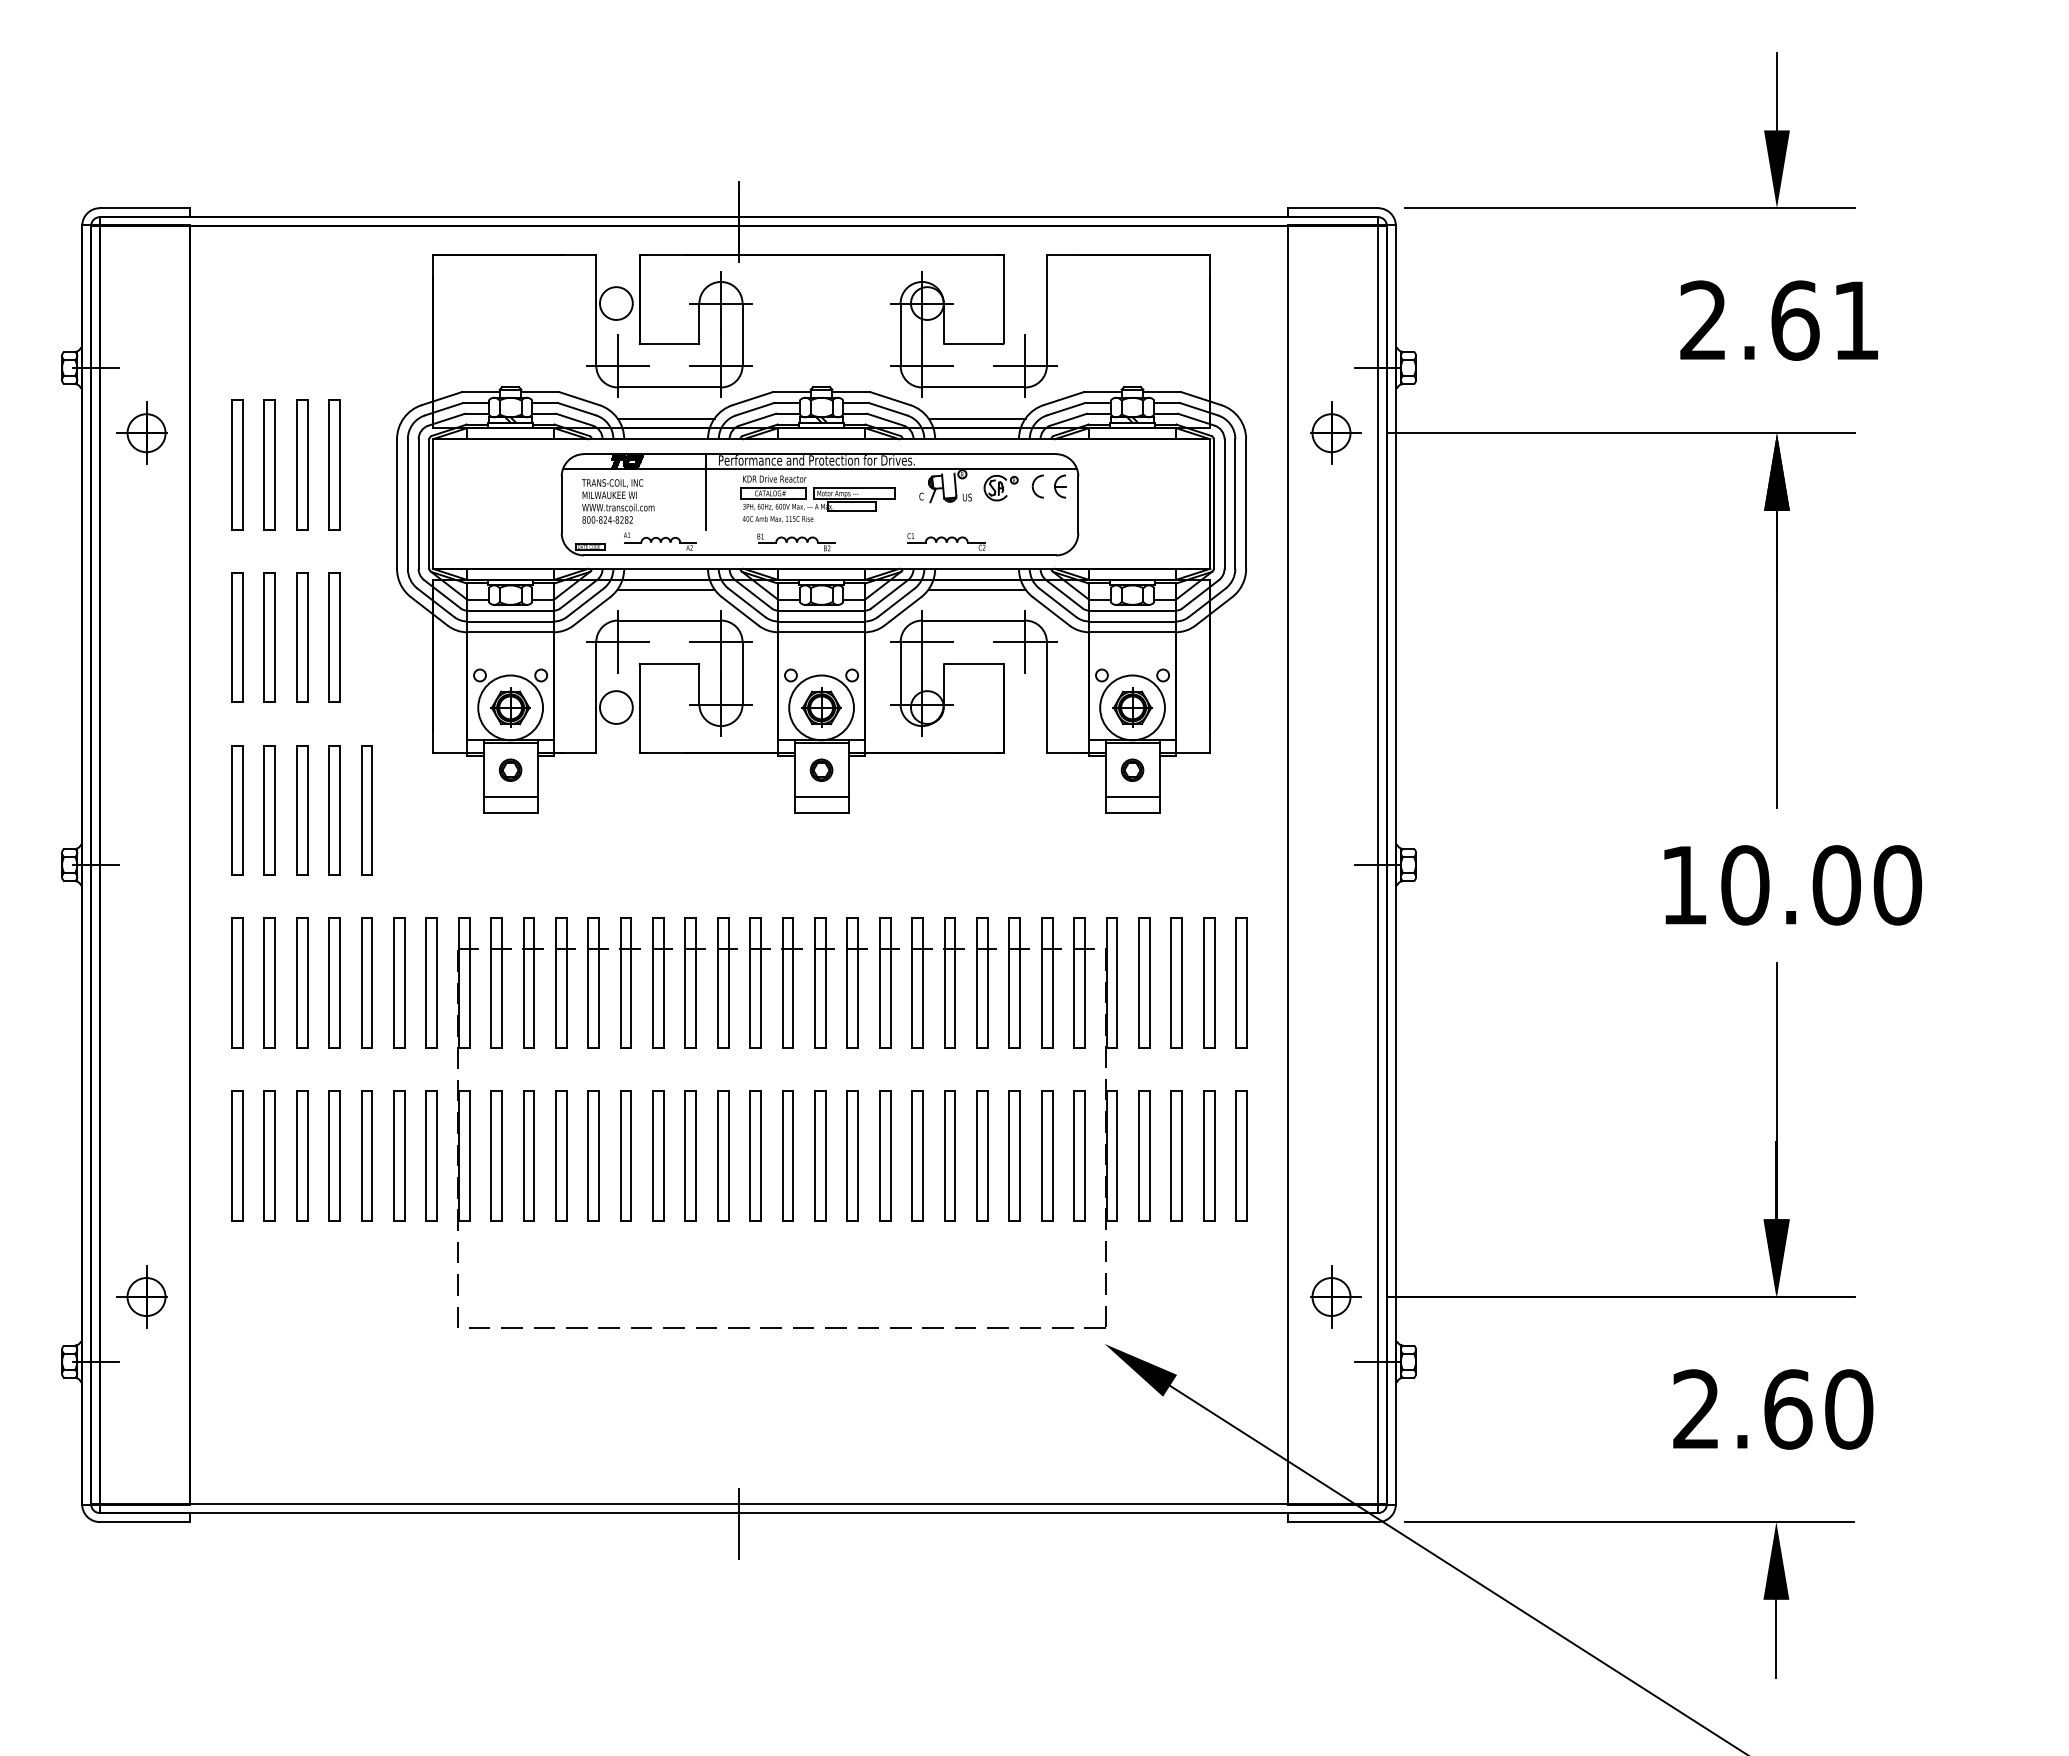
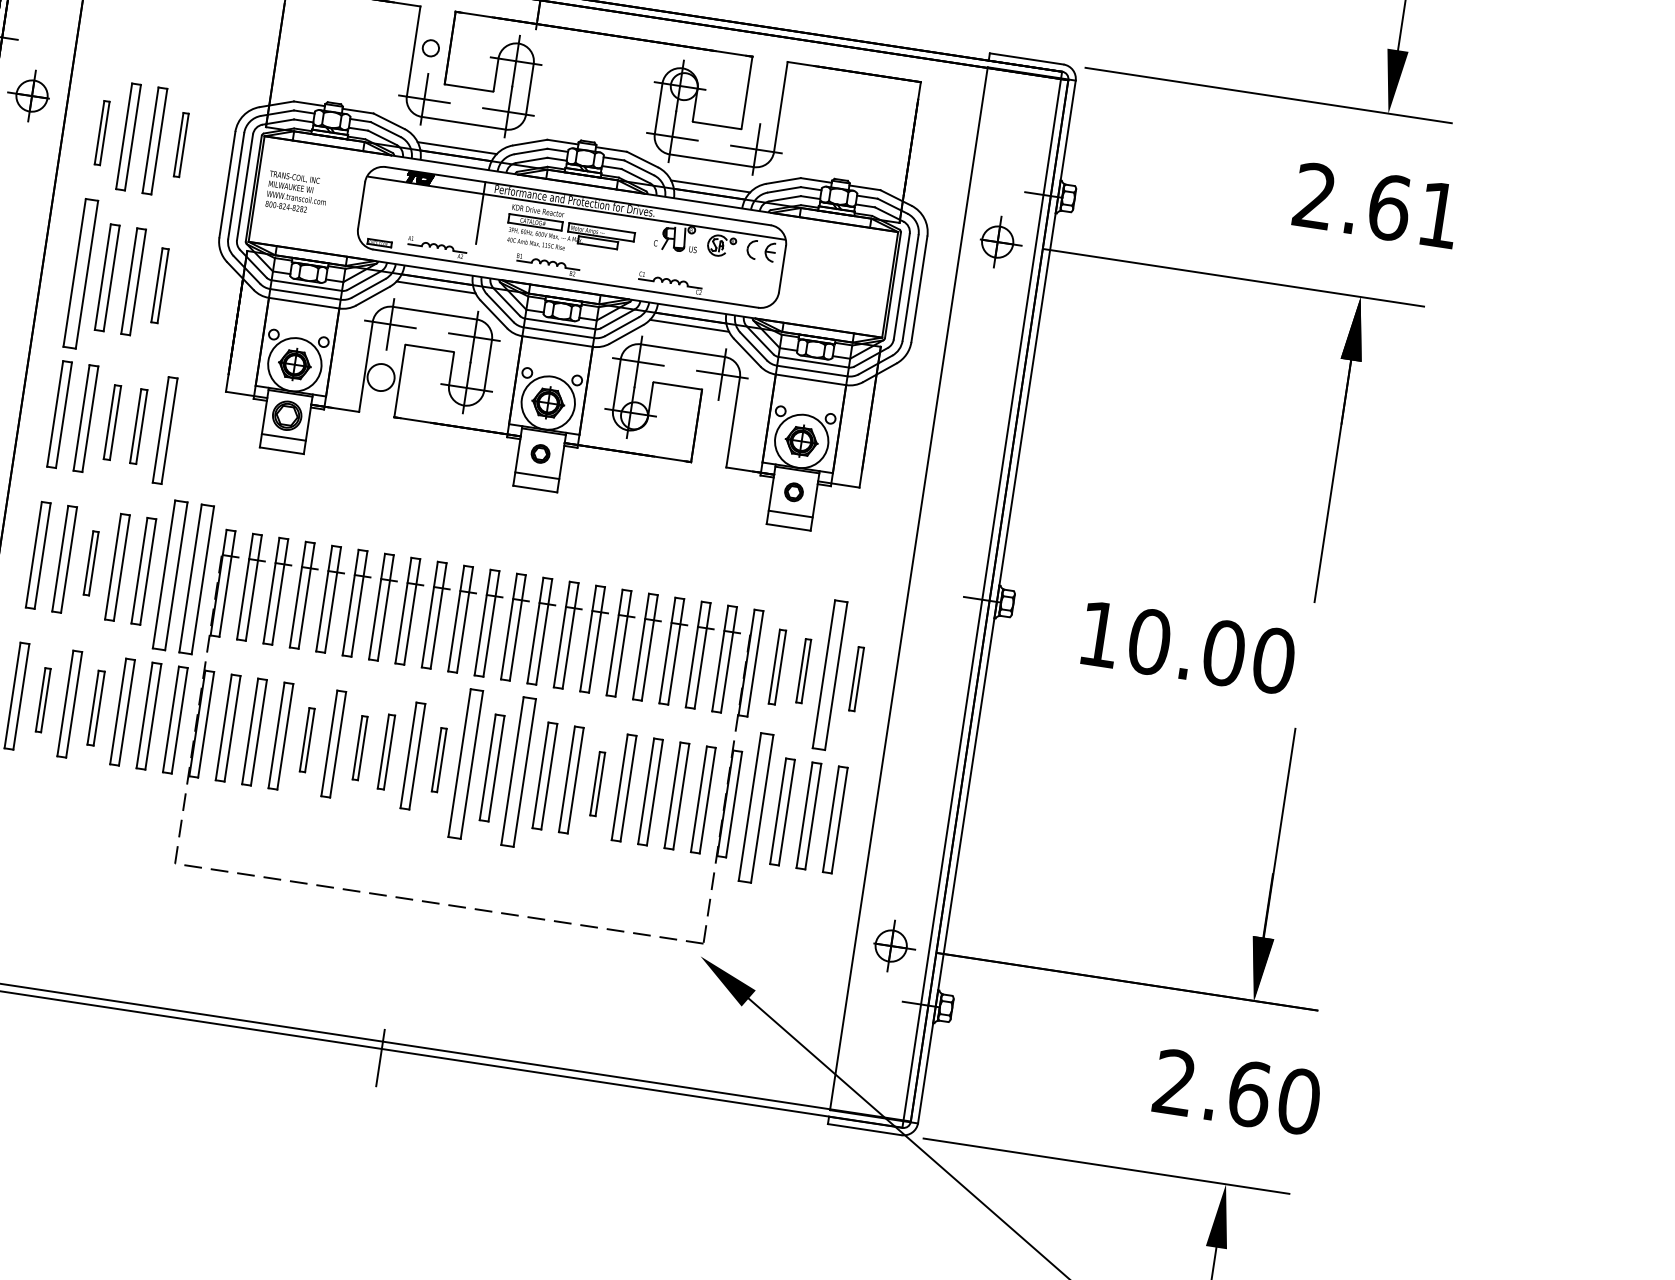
circle: (616, 303) -> (430, 48), size x0.6
part: (237, 464) -> (102, 132), size x0.6
part: (334, 464) -> (181, 144), size x0.6
text: (618, 501) -> (297, 193), moved
part: (237, 637) -> (80, 273), size x1.4
part: (334, 637) -> (160, 285), size x0.7
part: (510, 769) -> (287, 414), size x1.6
part: (302, 810) -> (112, 422), size x0.7
part: (334, 810) -> (138, 426), size x0.7
text: (1792, 885) -> (1188, 647), moved
part: (302, 982) -> (91, 562), size x0.6
part: (399, 982) -> (170, 574), size x1.4
part: (431, 982) -> (196, 578), size x1.4
part: (1144, 982) -> (777, 666), size x0.7
part: (1176, 982) -> (803, 670), size x0.6
part: (1209, 982) -> (830, 674), size x1.4
part: (1241, 982) -> (856, 678), size x0.6
part: (269, 1155) -> (43, 699), size x0.6
part: (334, 1155) -> (96, 707), size x0.7
part: (593, 1155) -> (307, 739), size x0.6
part: (658, 1155) -> (360, 747), size x0.6
part: (690, 1155) -> (386, 751), size x0.7
part: (755, 1155) -> (439, 759), size x0.6
part: (787, 1155) -> (465, 763), size x1.4
part: (852, 1155) -> (518, 771), size x1.4
part: (949, 1155) -> (597, 783), size x0.6
part: (1144, 1155) -> (756, 807), size x1.4

